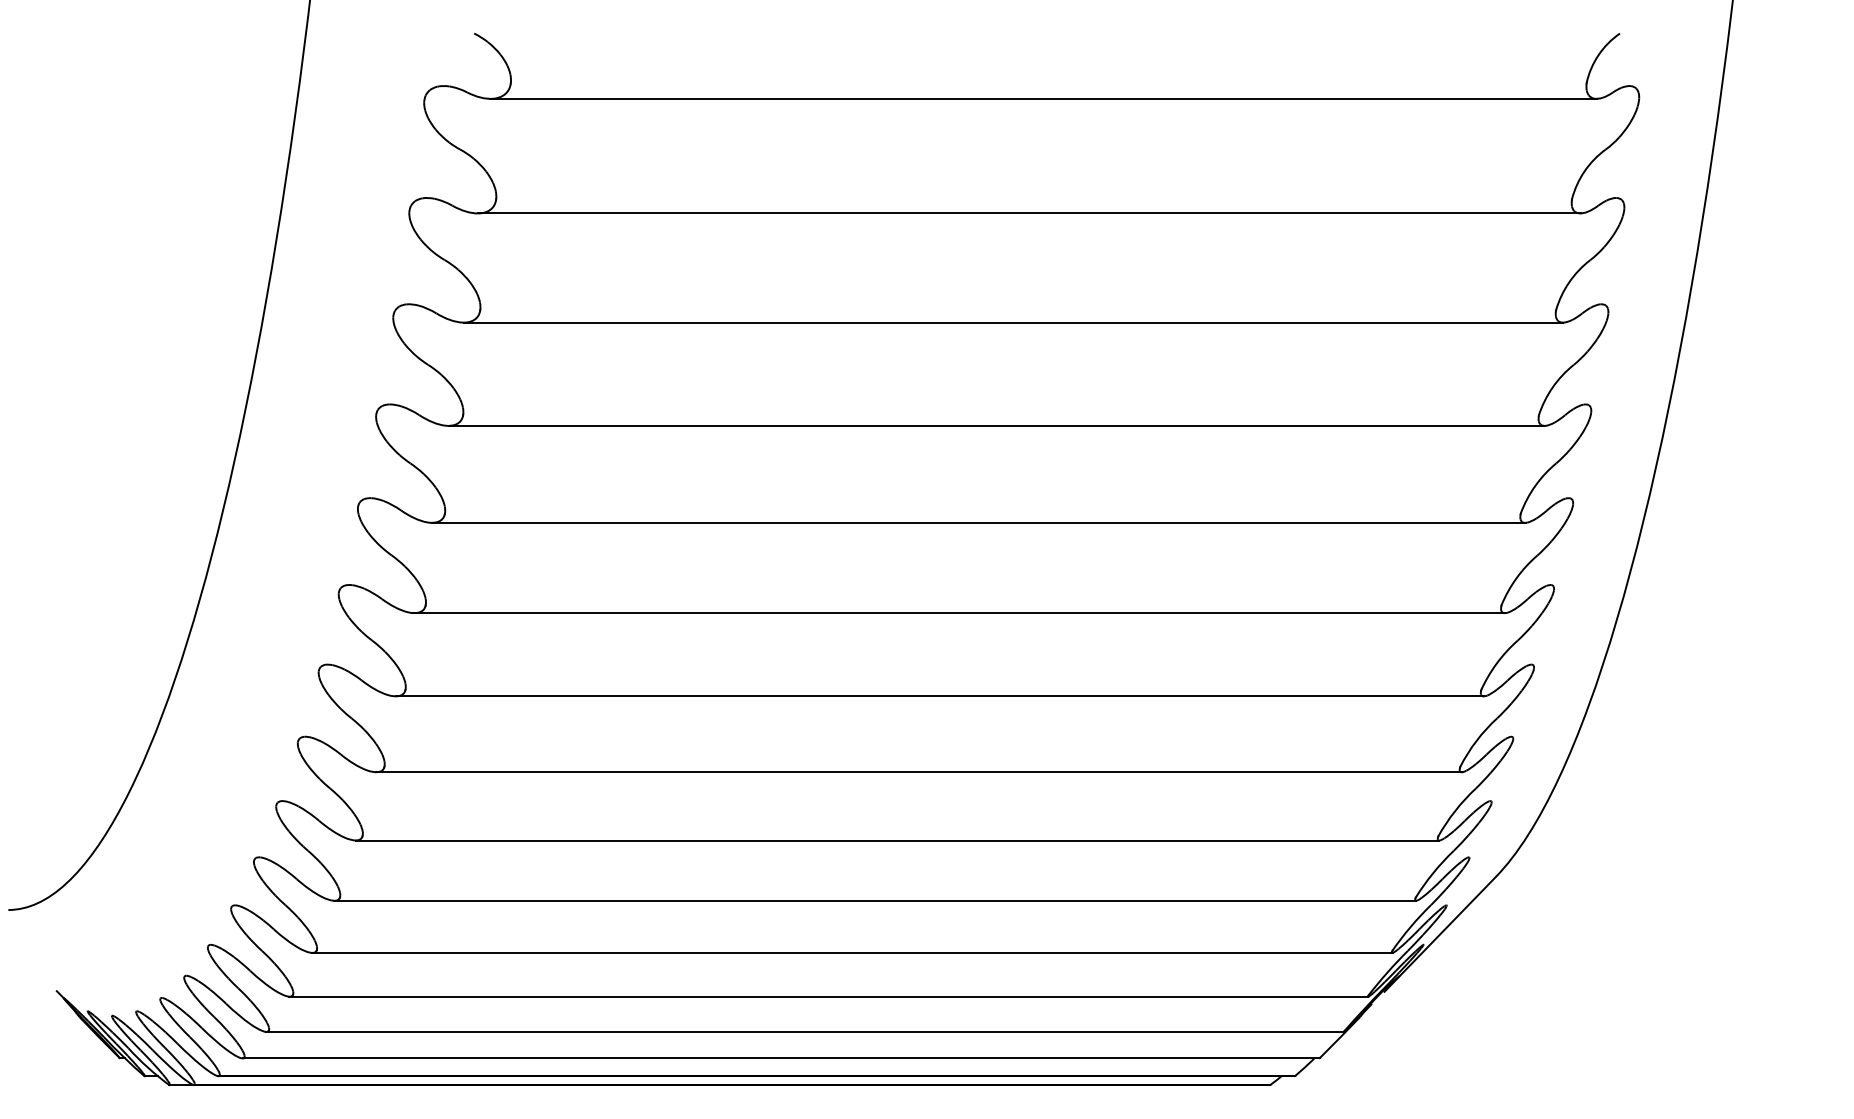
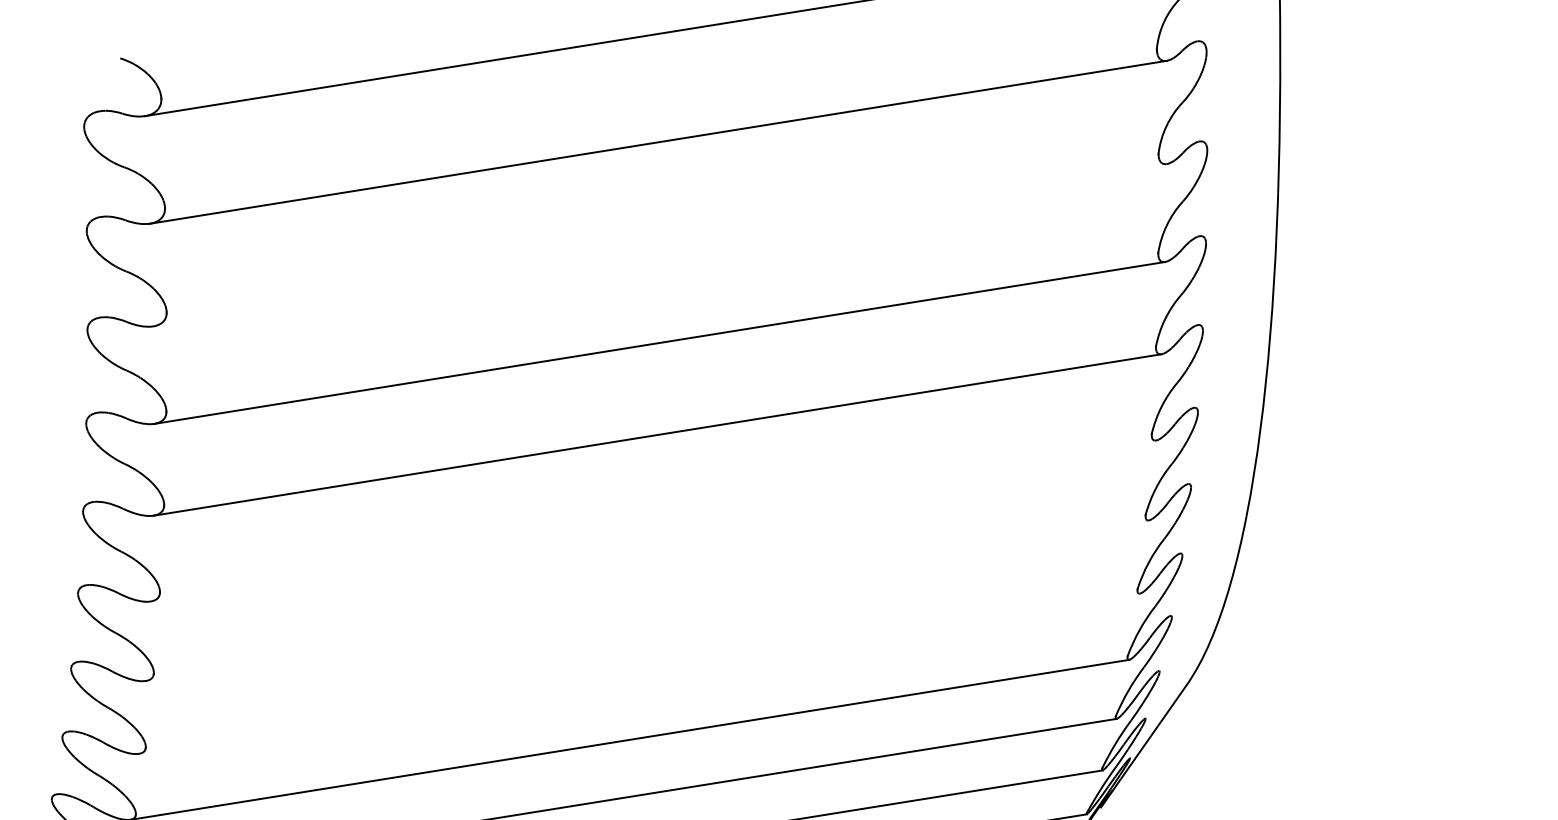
line: (1013, 322) -> (660, 245), removed
line: (959, 613) -> (653, 521), removed
line: (939, 696) -> (647, 600), removed
line: (918, 772) -> (639, 674), removed

